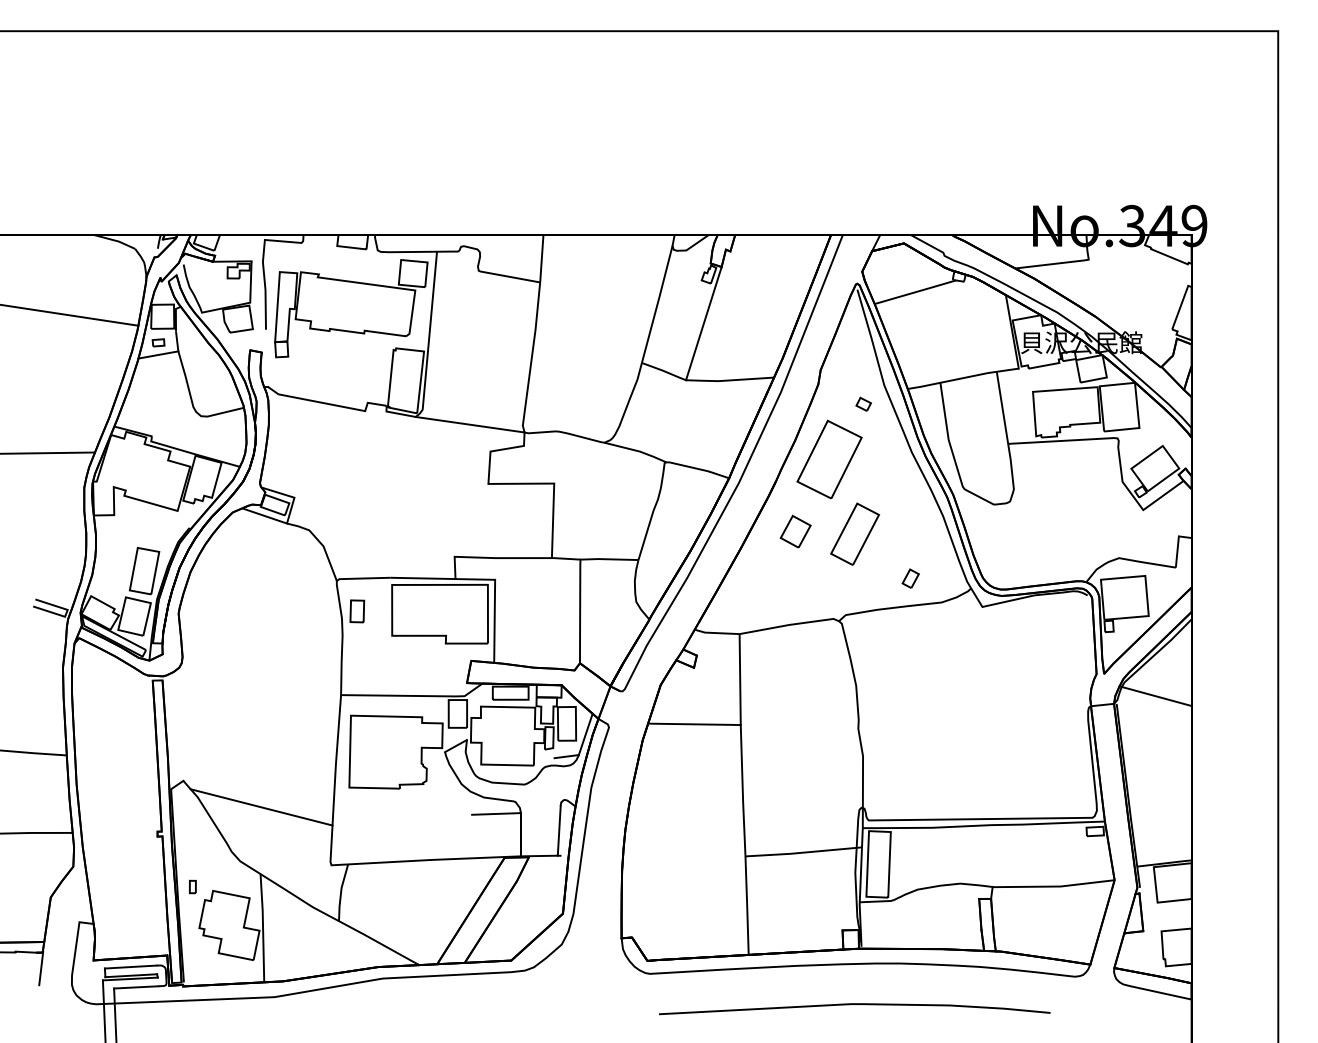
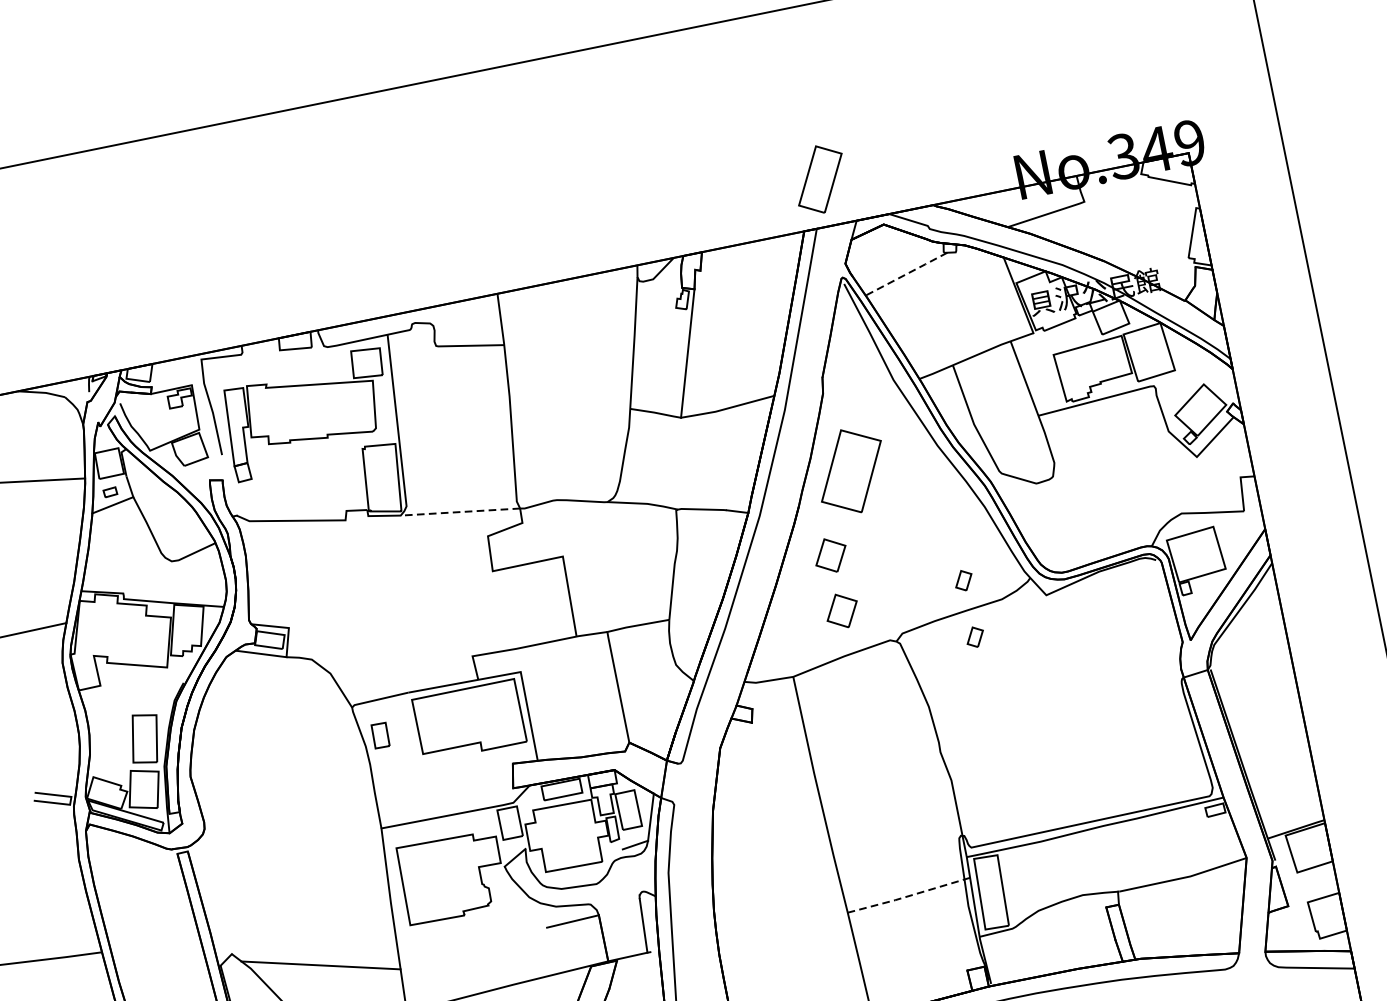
line: (915, 292) -> (906, 274), solid -> dashed
part: (863, 403) -> (875, 404), removed
line: (470, 424) -> (460, 511), solid -> dashed
part: (855, 533) -> (820, 178), moved
part: (795, 583) -> (841, 610), added
part: (910, 631) -> (974, 637), added
line: (1155, 696) -> (1250, 653), removed
line: (694, 724) -> (764, 783), removed
line: (802, 852) -> (907, 896), solid -> dashed

